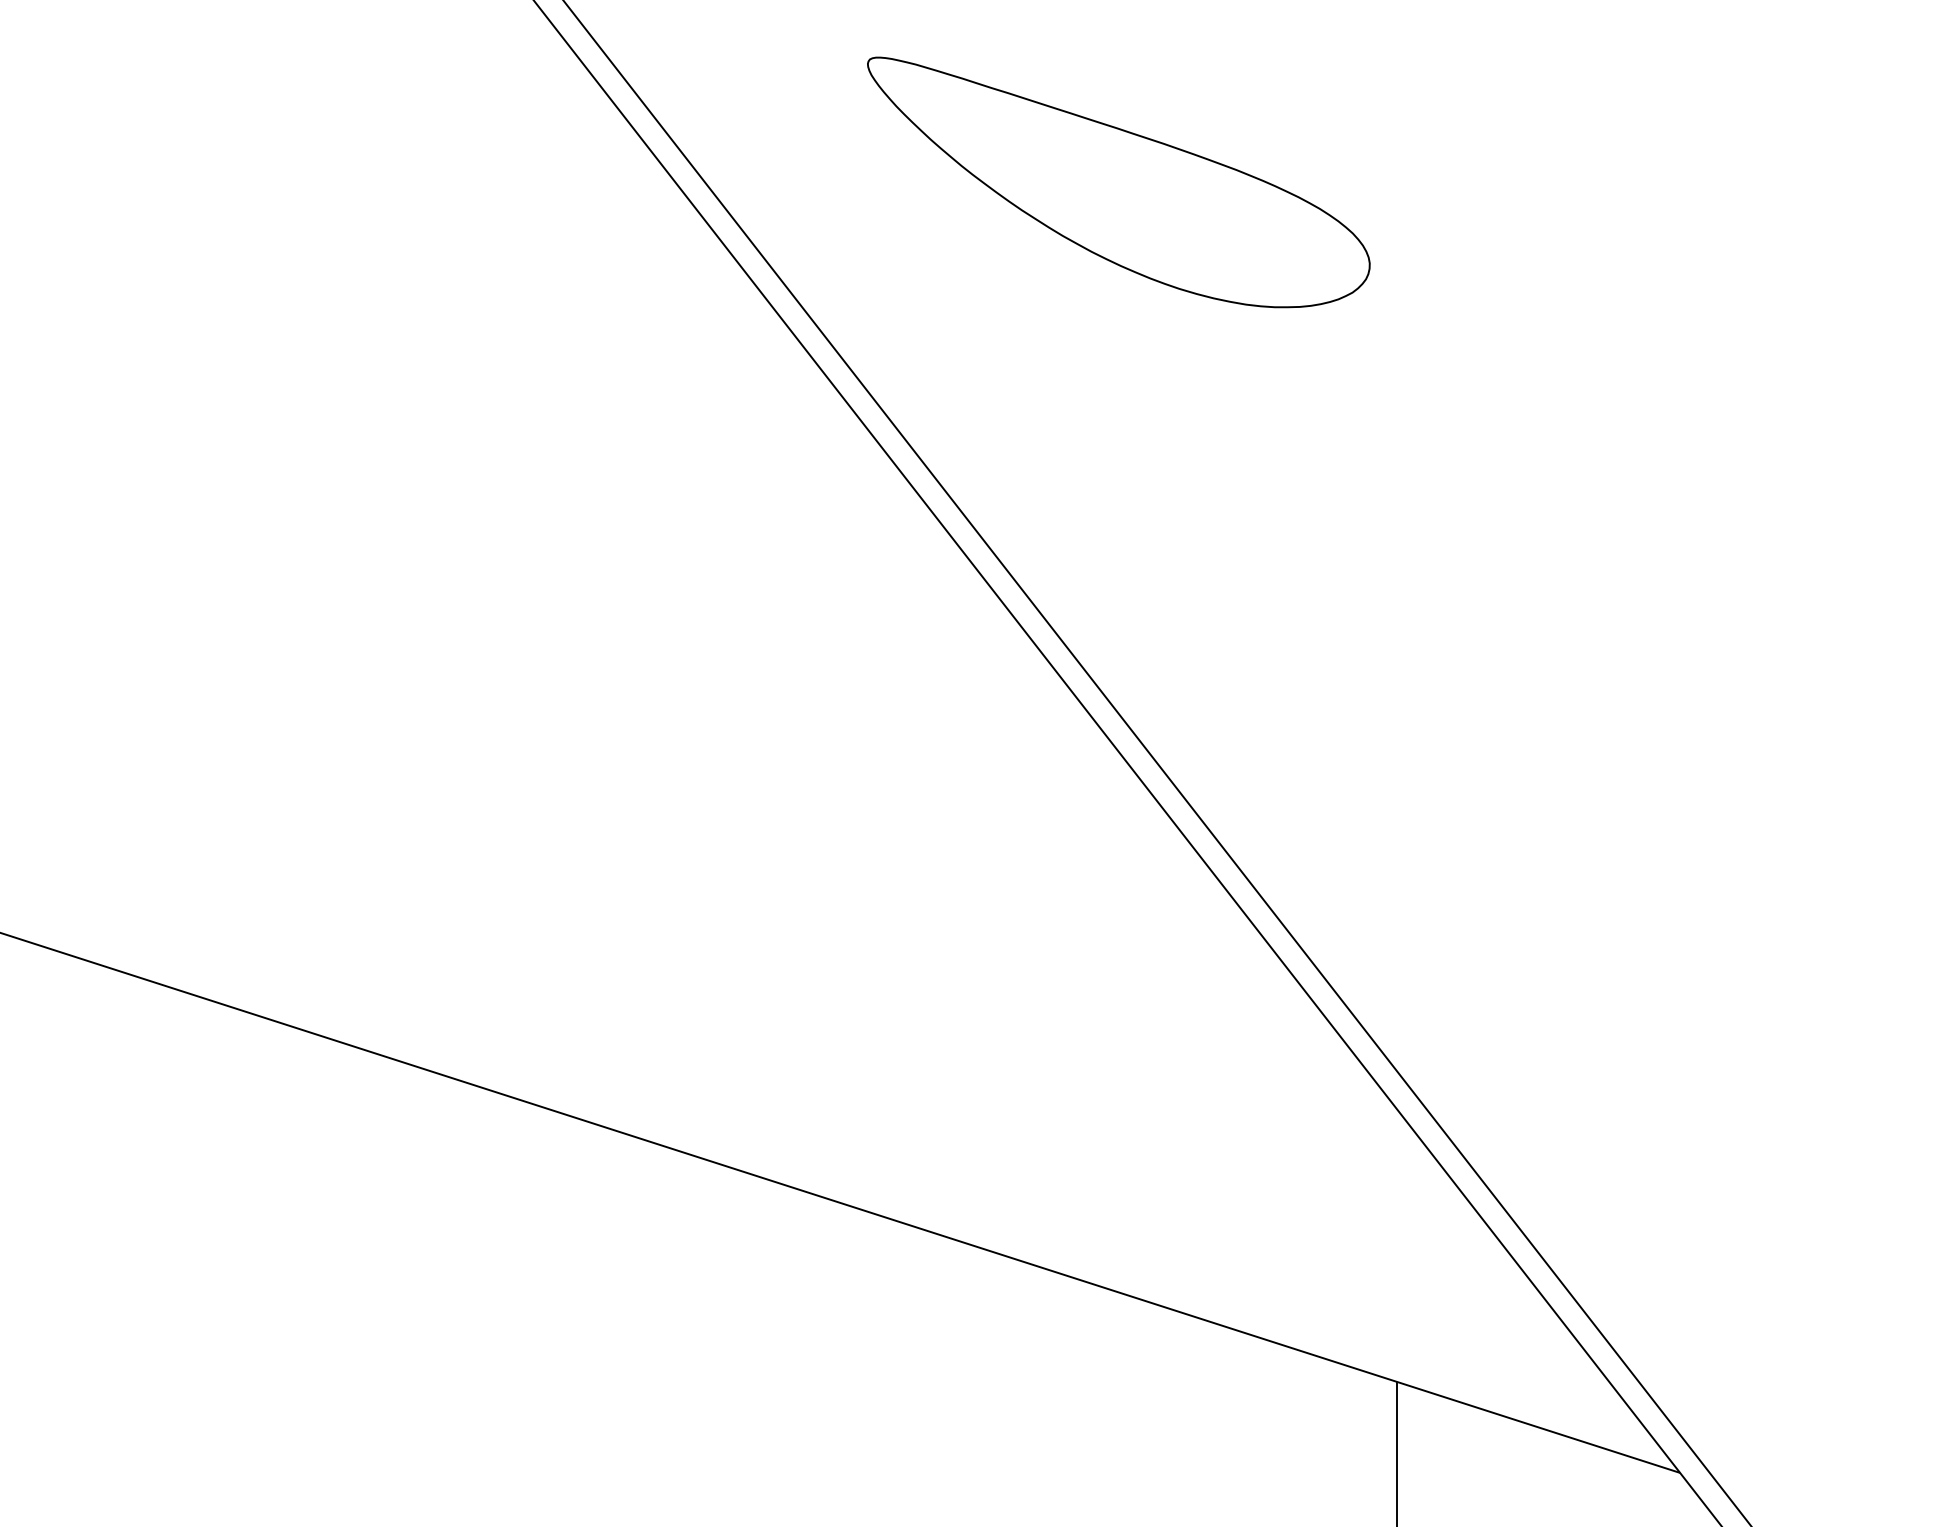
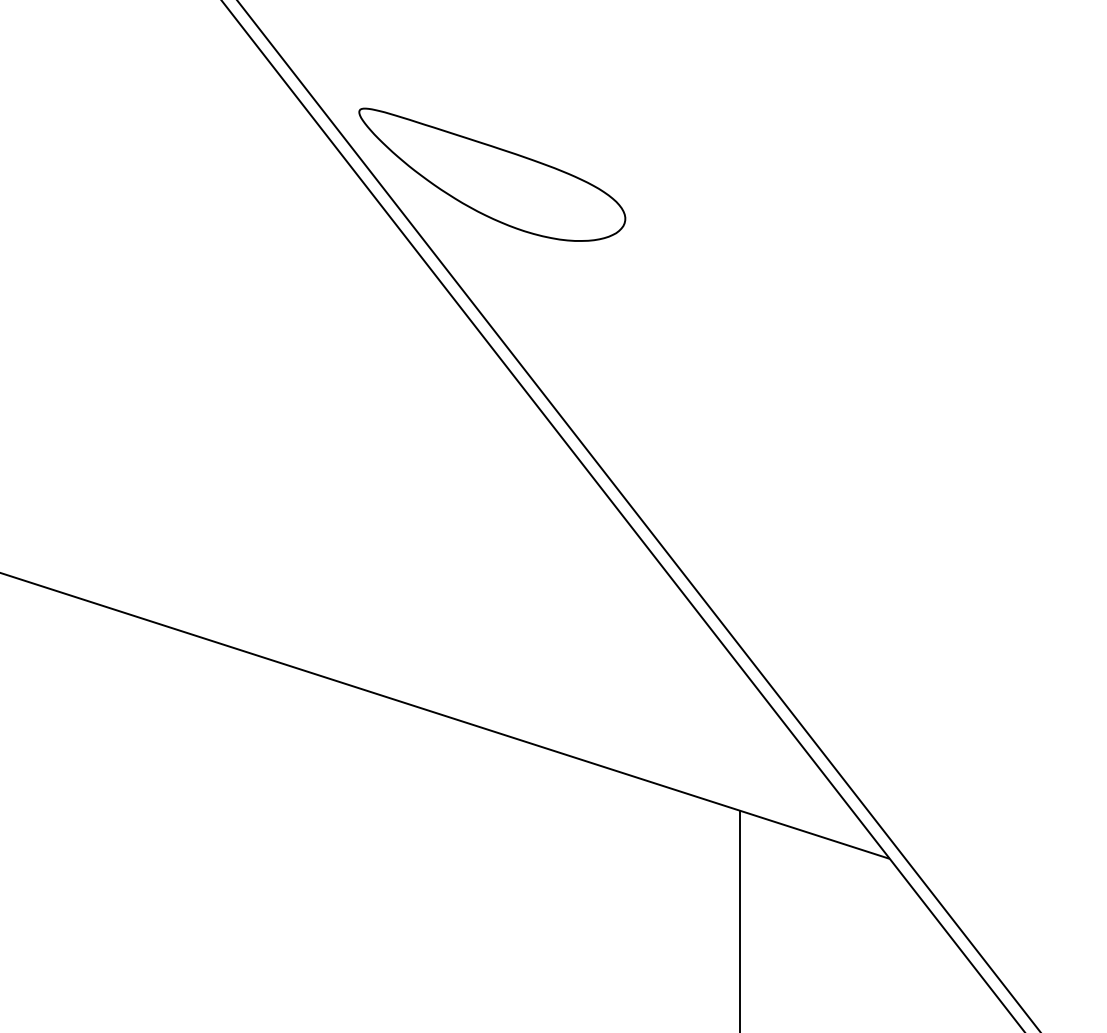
part: (1119, 181) -> (492, 174), moved

